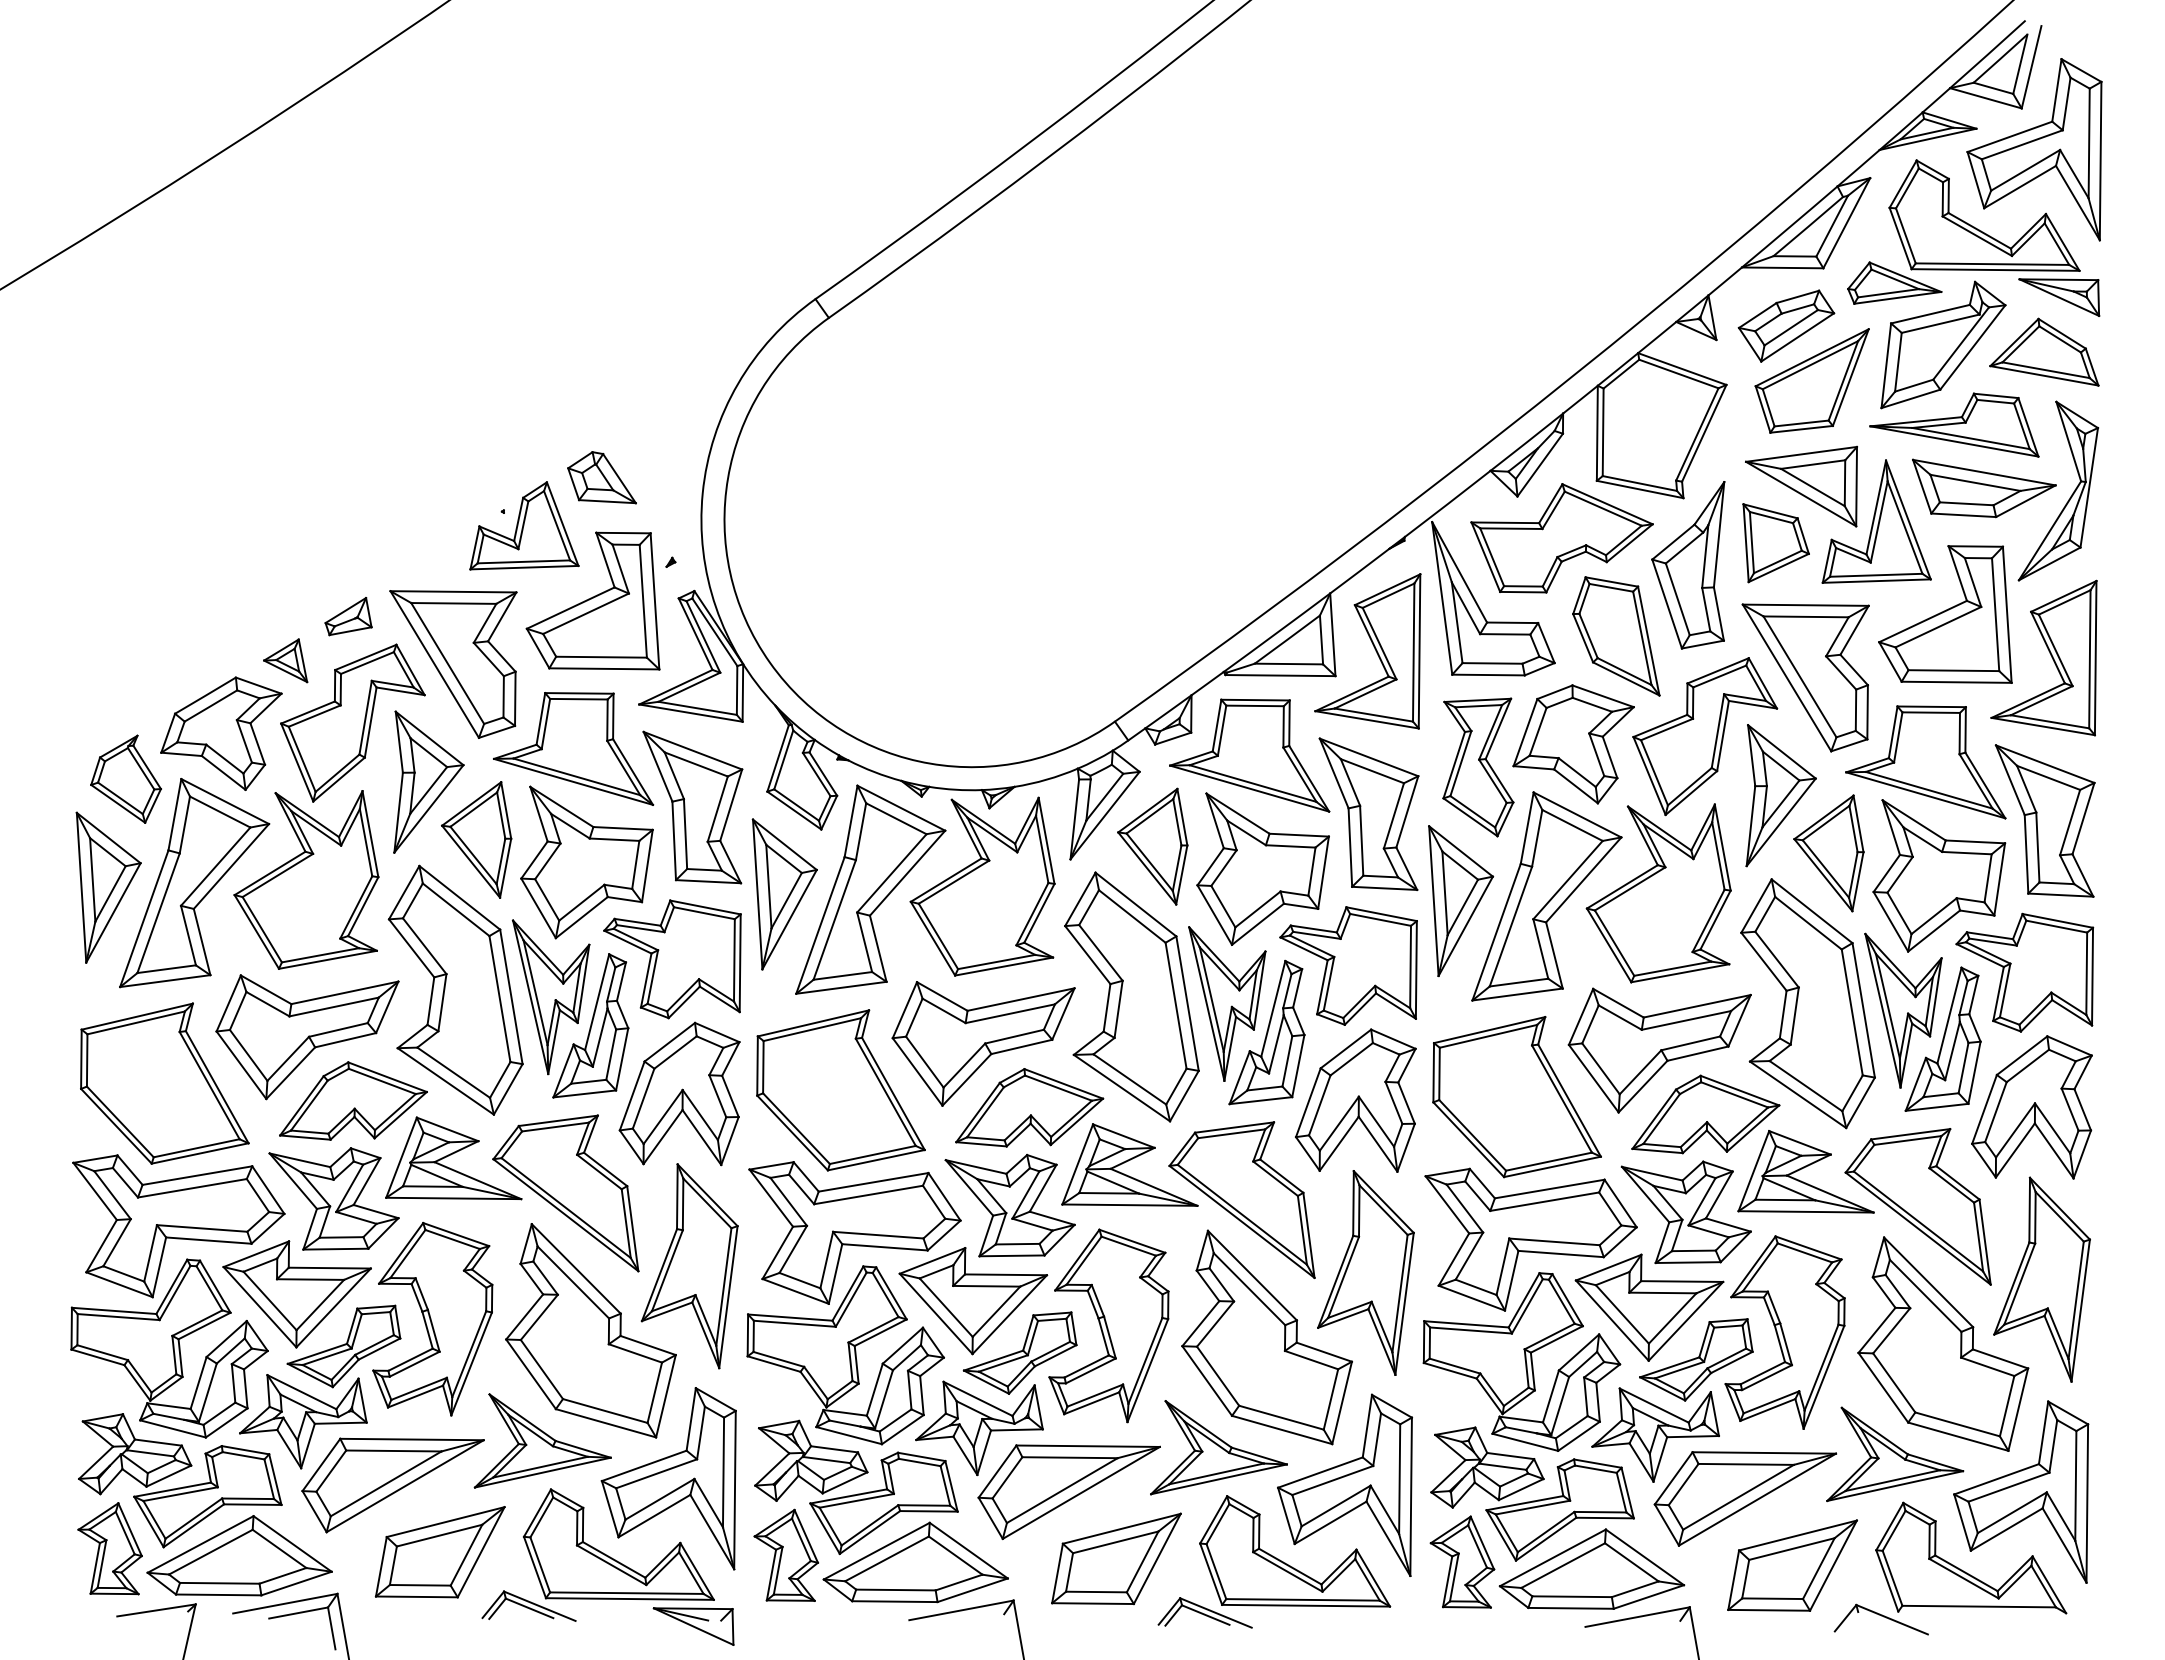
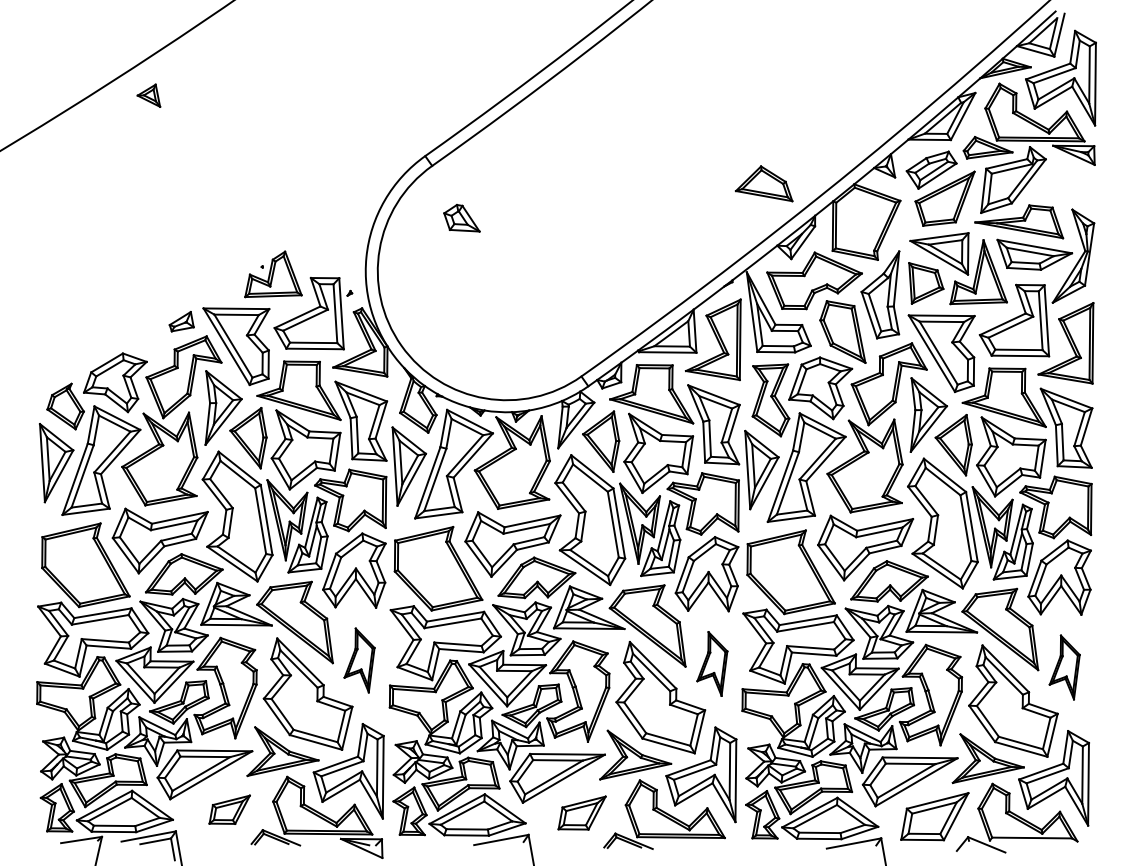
part: (2045, 351) -> (764, 183), moved
part: (601, 478) -> (461, 218), moved
part: (284, 660) -> (148, 95), moved
part: (689, 1266) -> (359, 660), size x0.6
part: (1366, 1271) -> (712, 663), size x0.6
part: (2041, 1279) -> (1064, 667), size x0.6
part: (440, 1551) -> (229, 809), size x0.6
part: (1115, 1557) -> (581, 812), size x0.7

